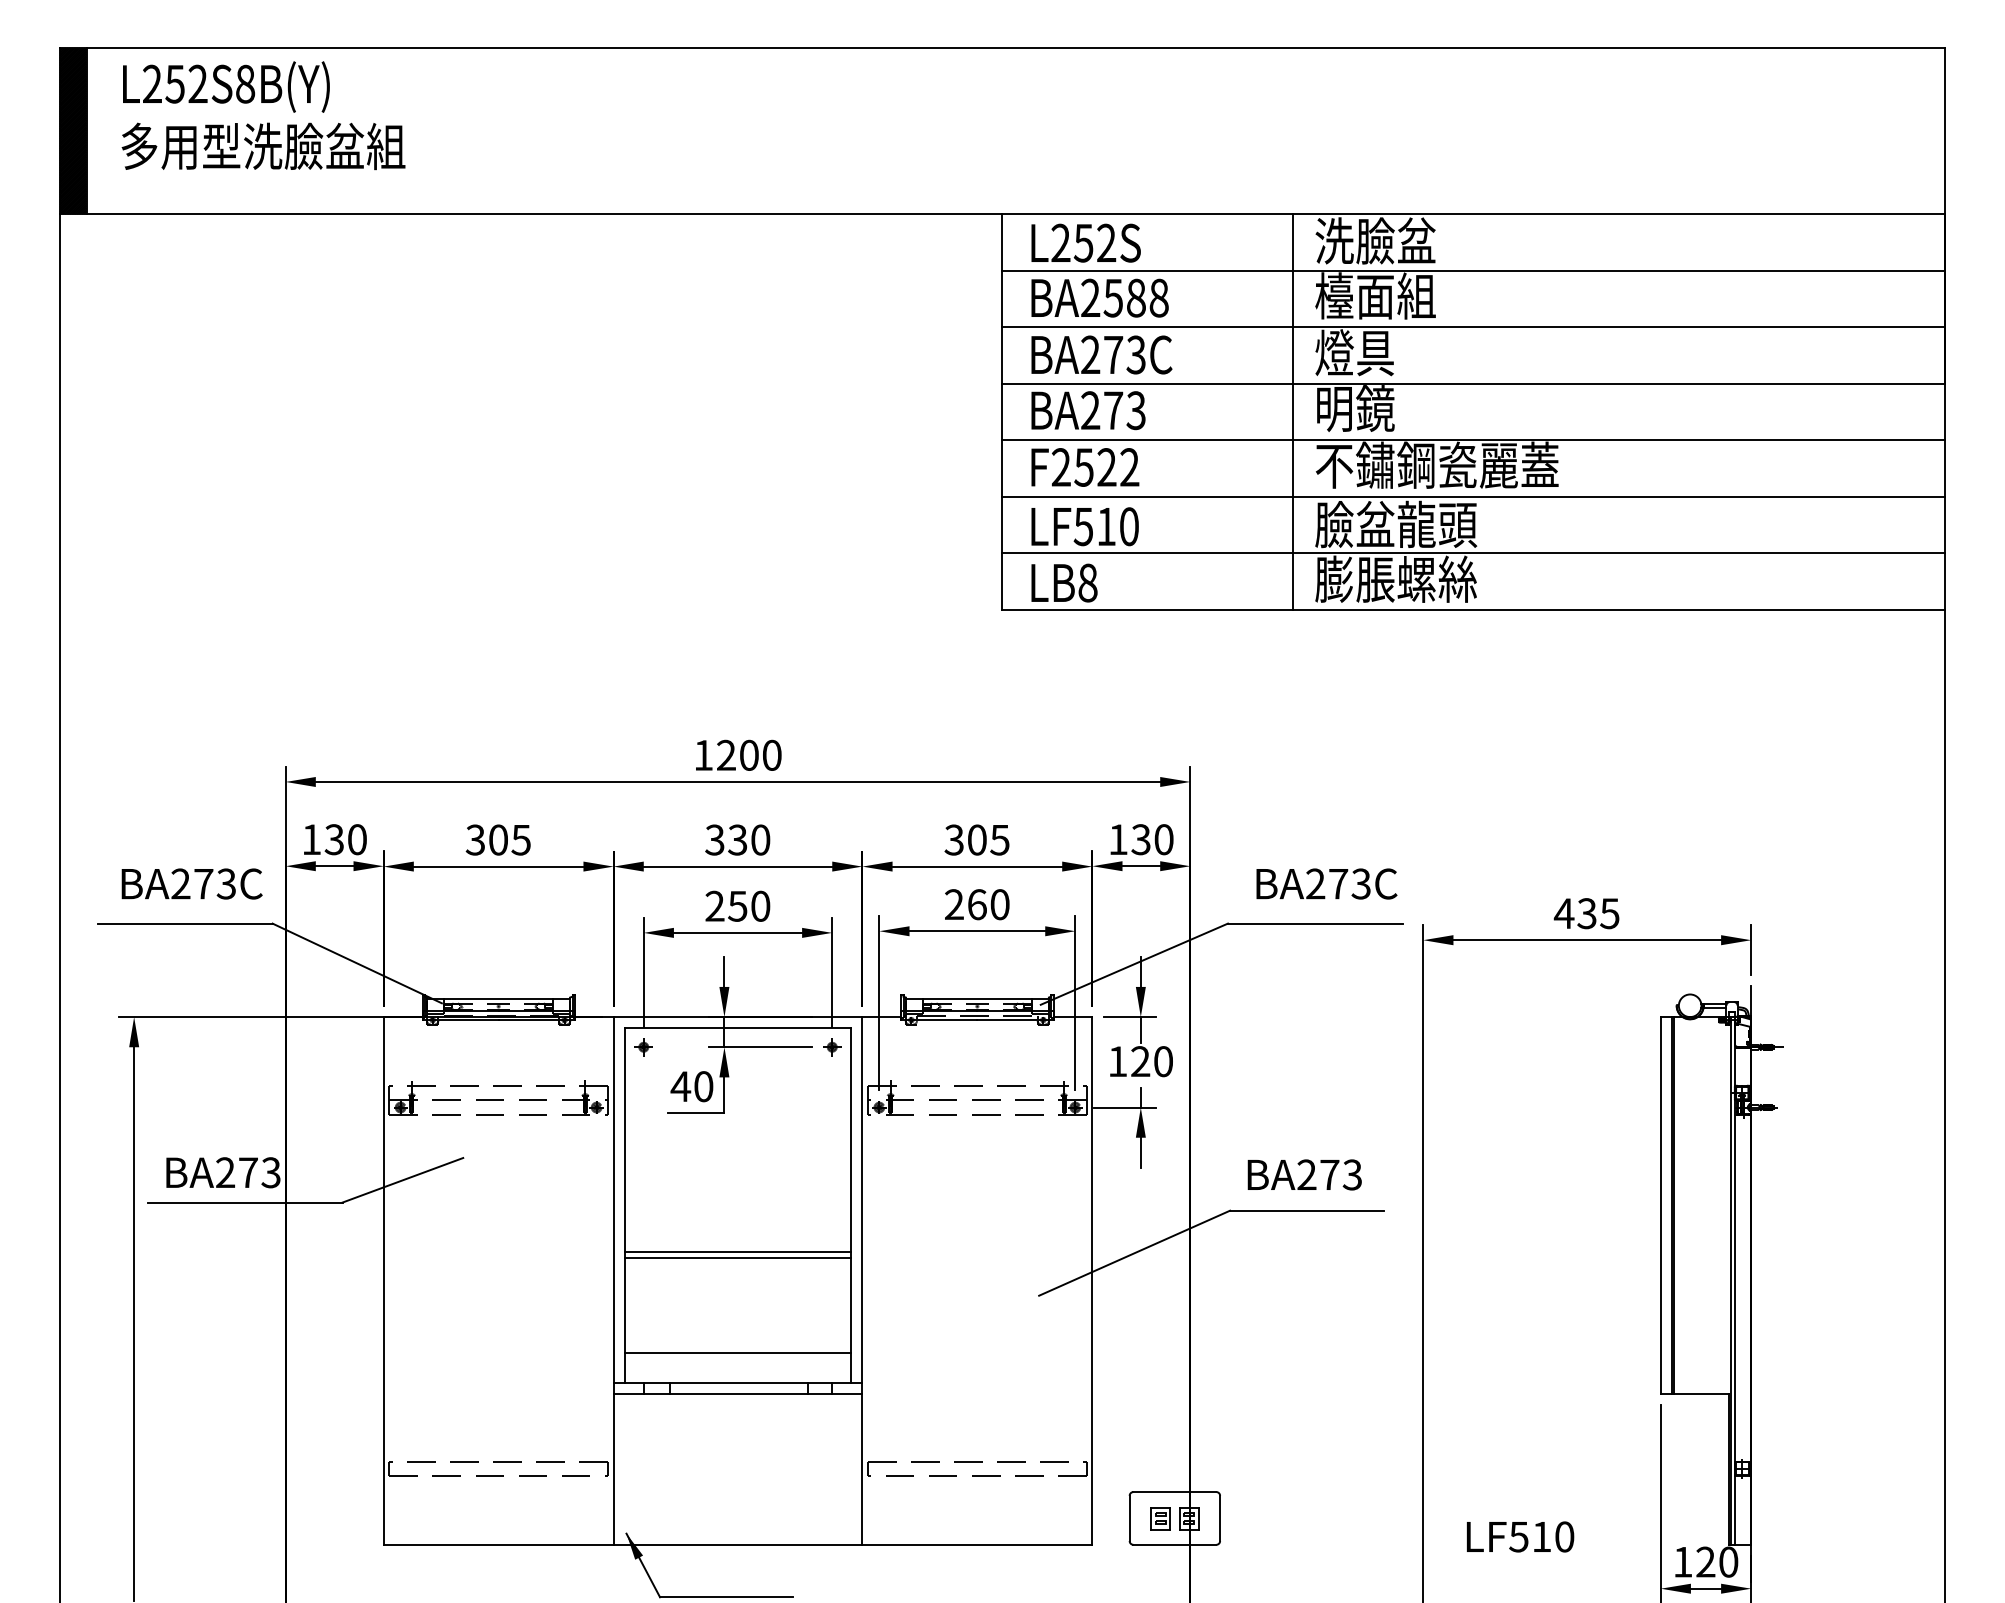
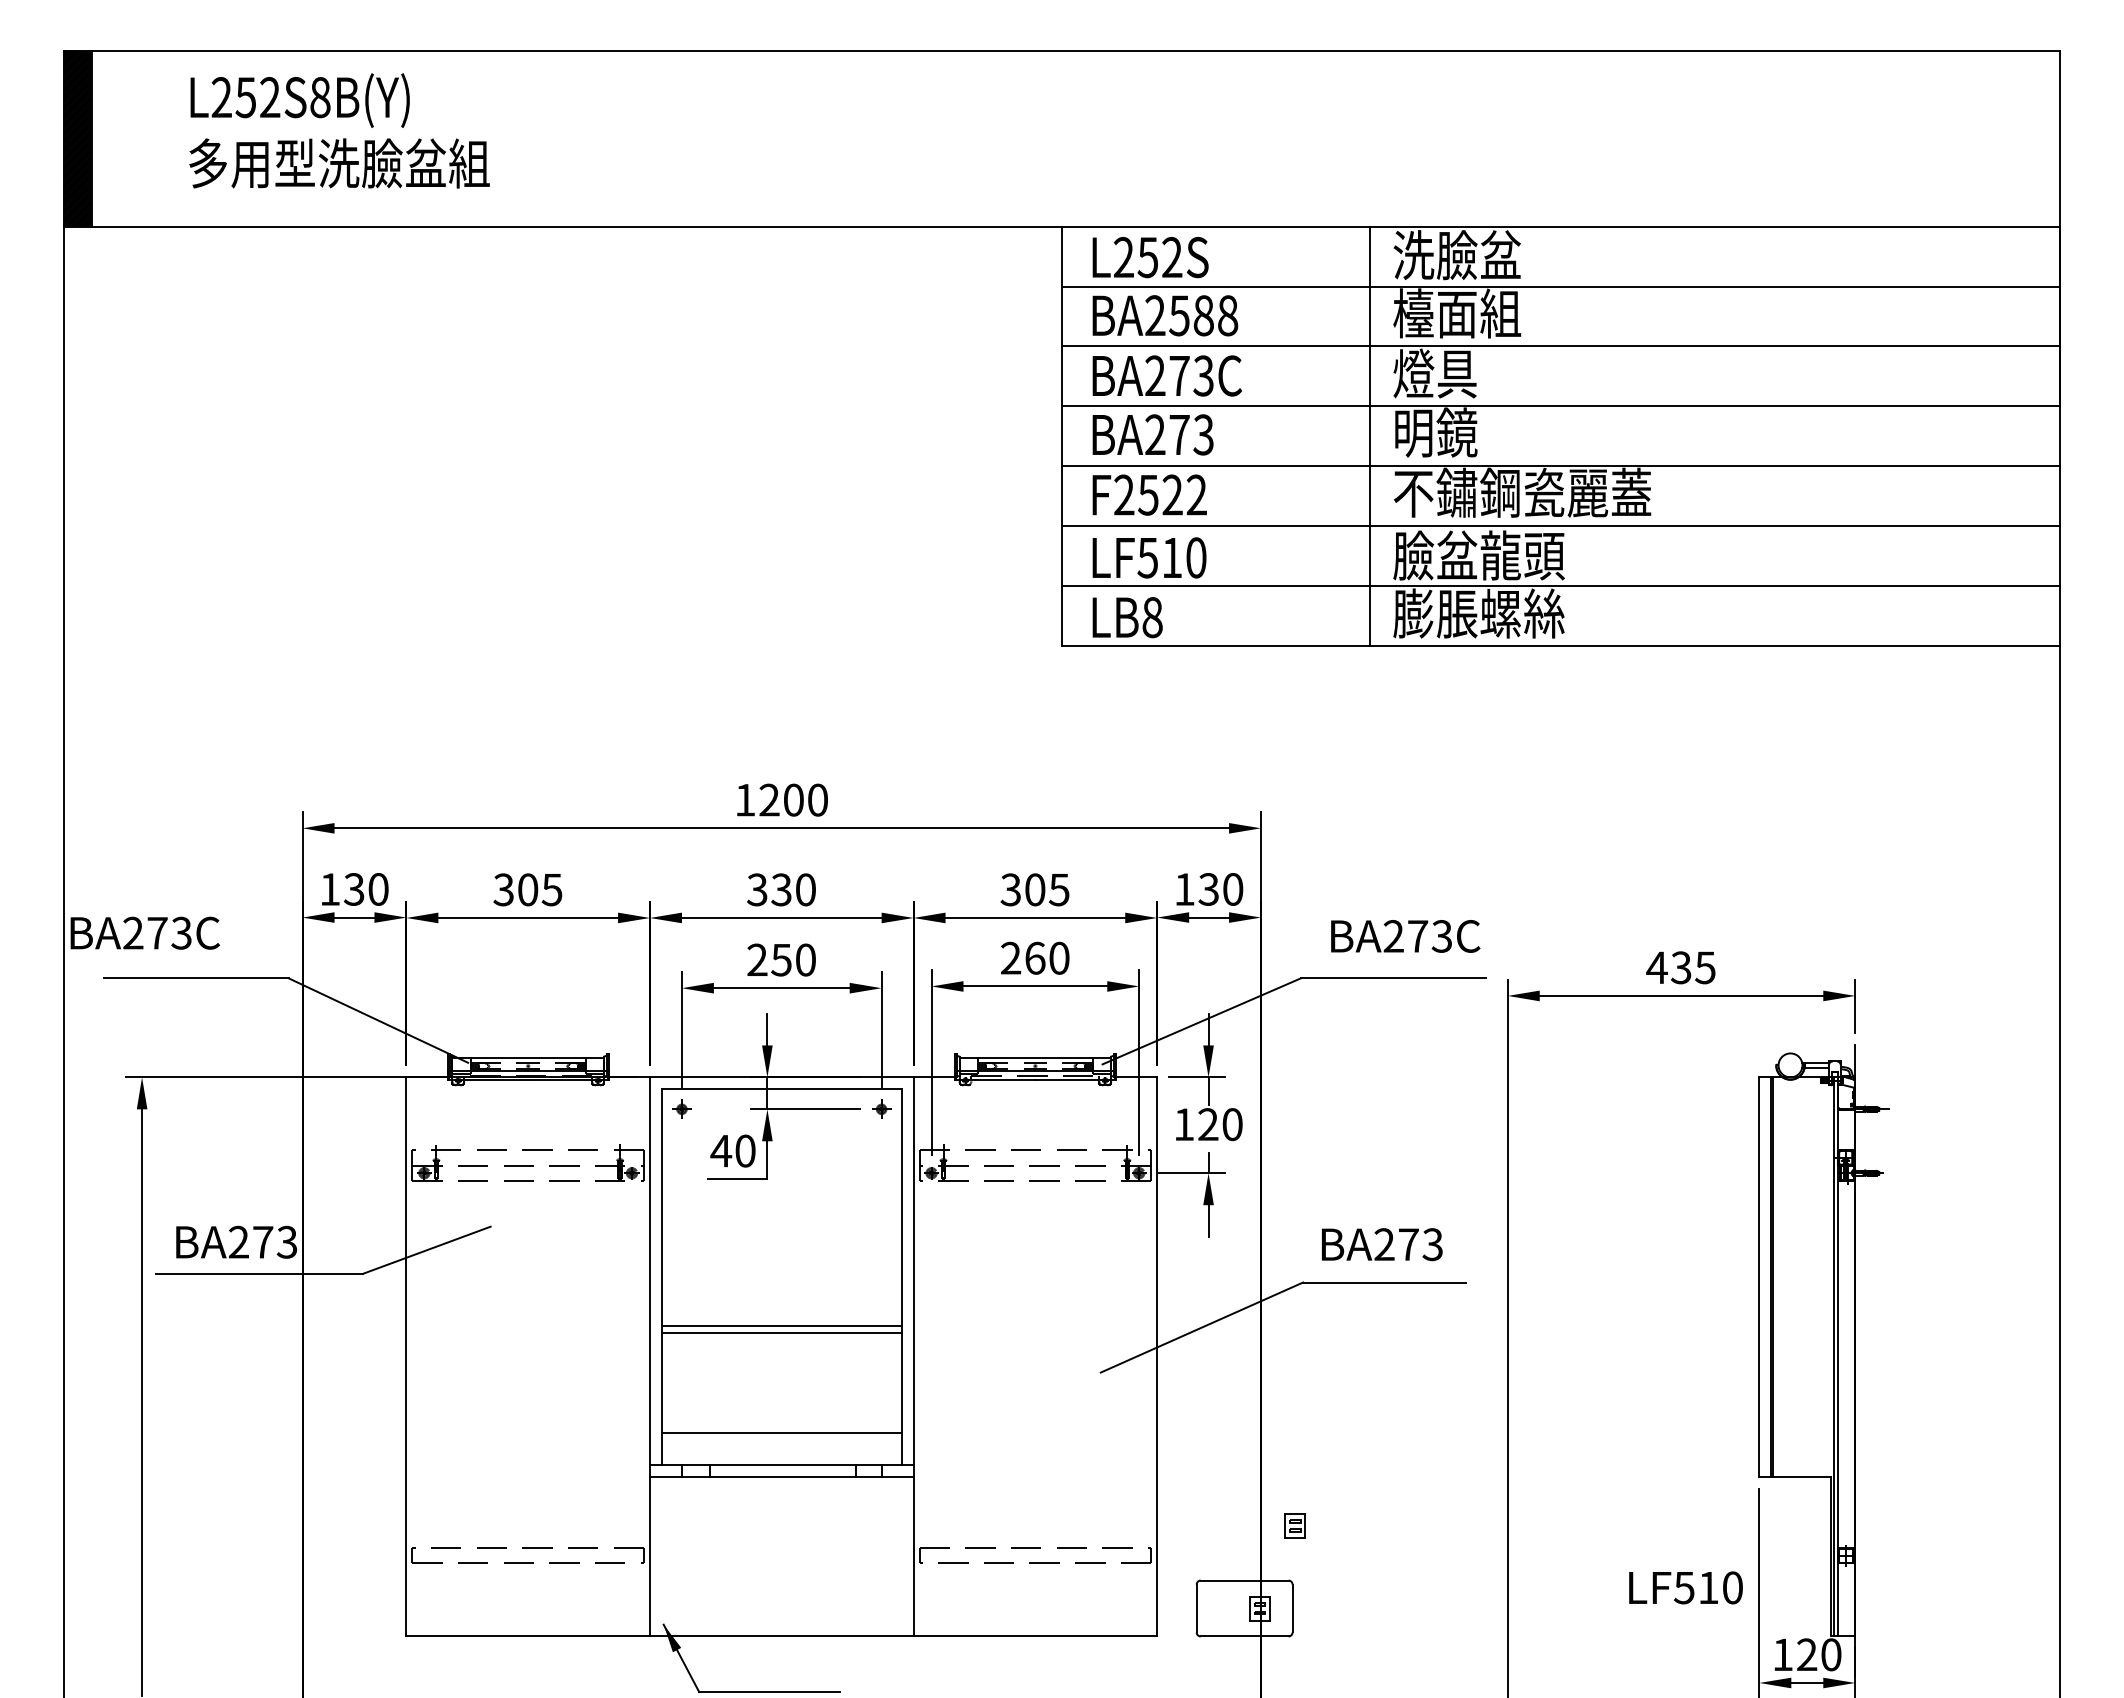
text: (263, 115) -> (339, 130), moved
text: (191, 883) -> (144, 932), moved
part: (1160, 1518) -> (1295, 1525), moved
text: (1520, 1536) -> (1685, 1587), moved

